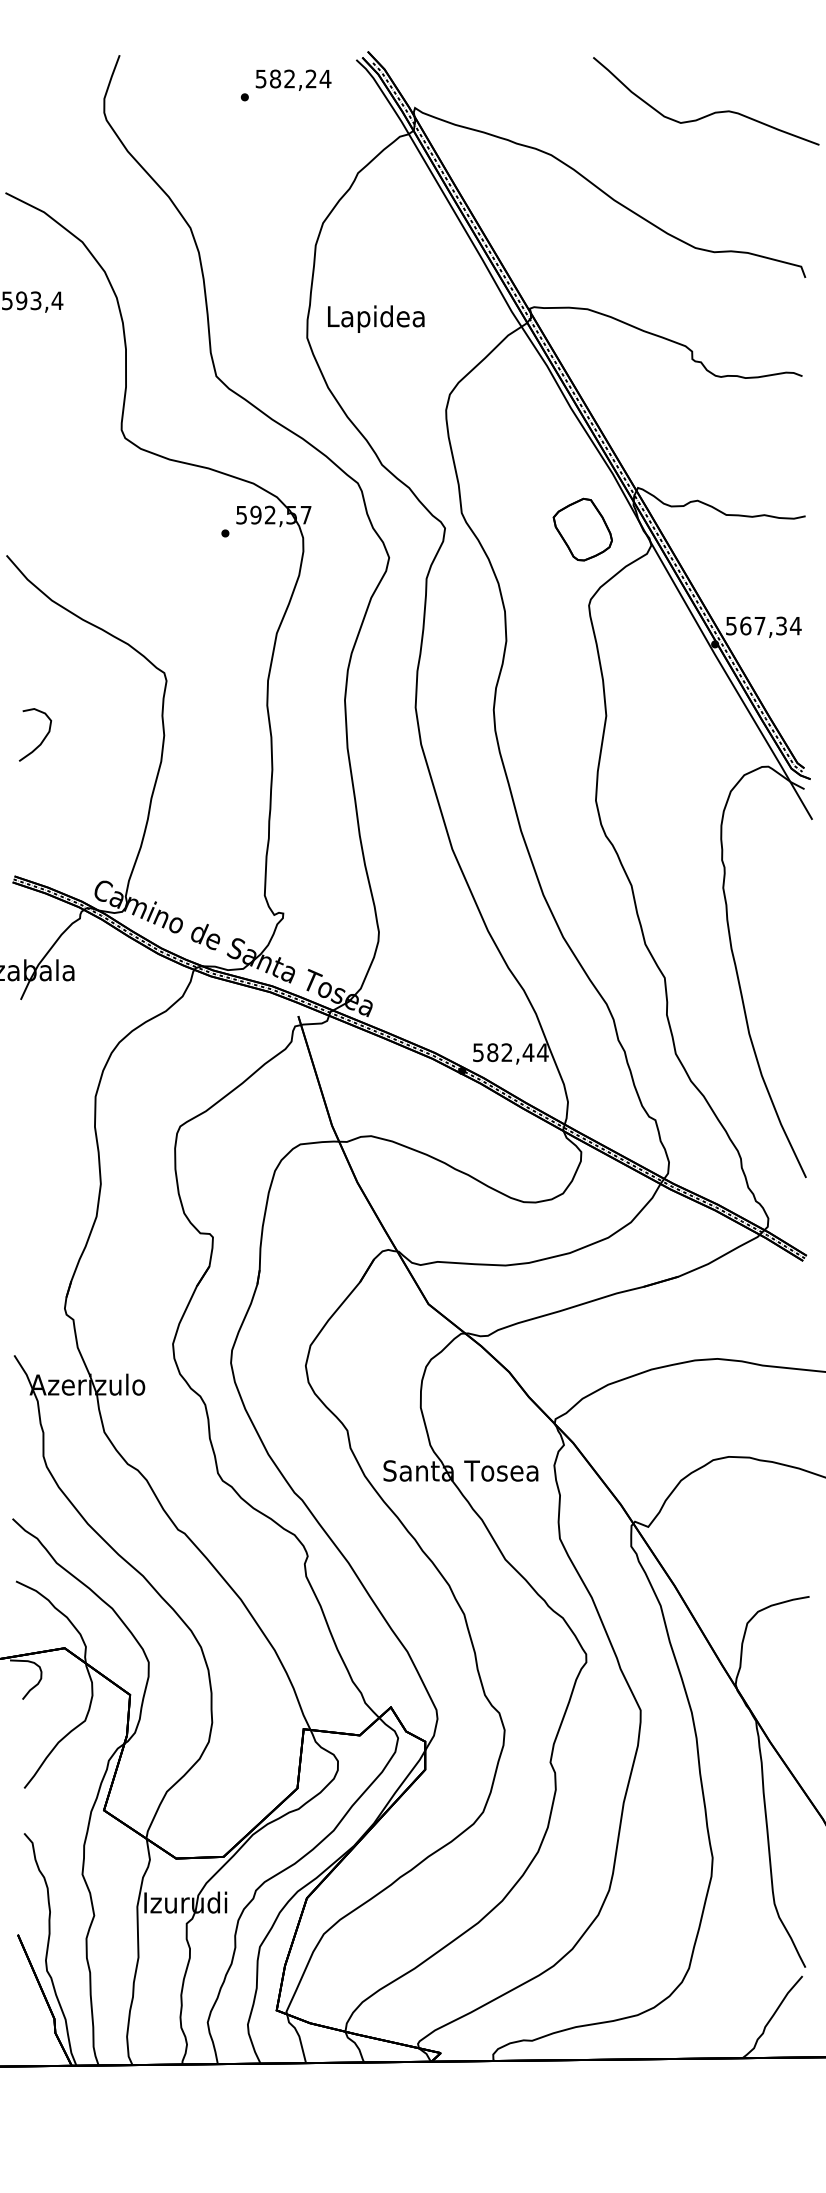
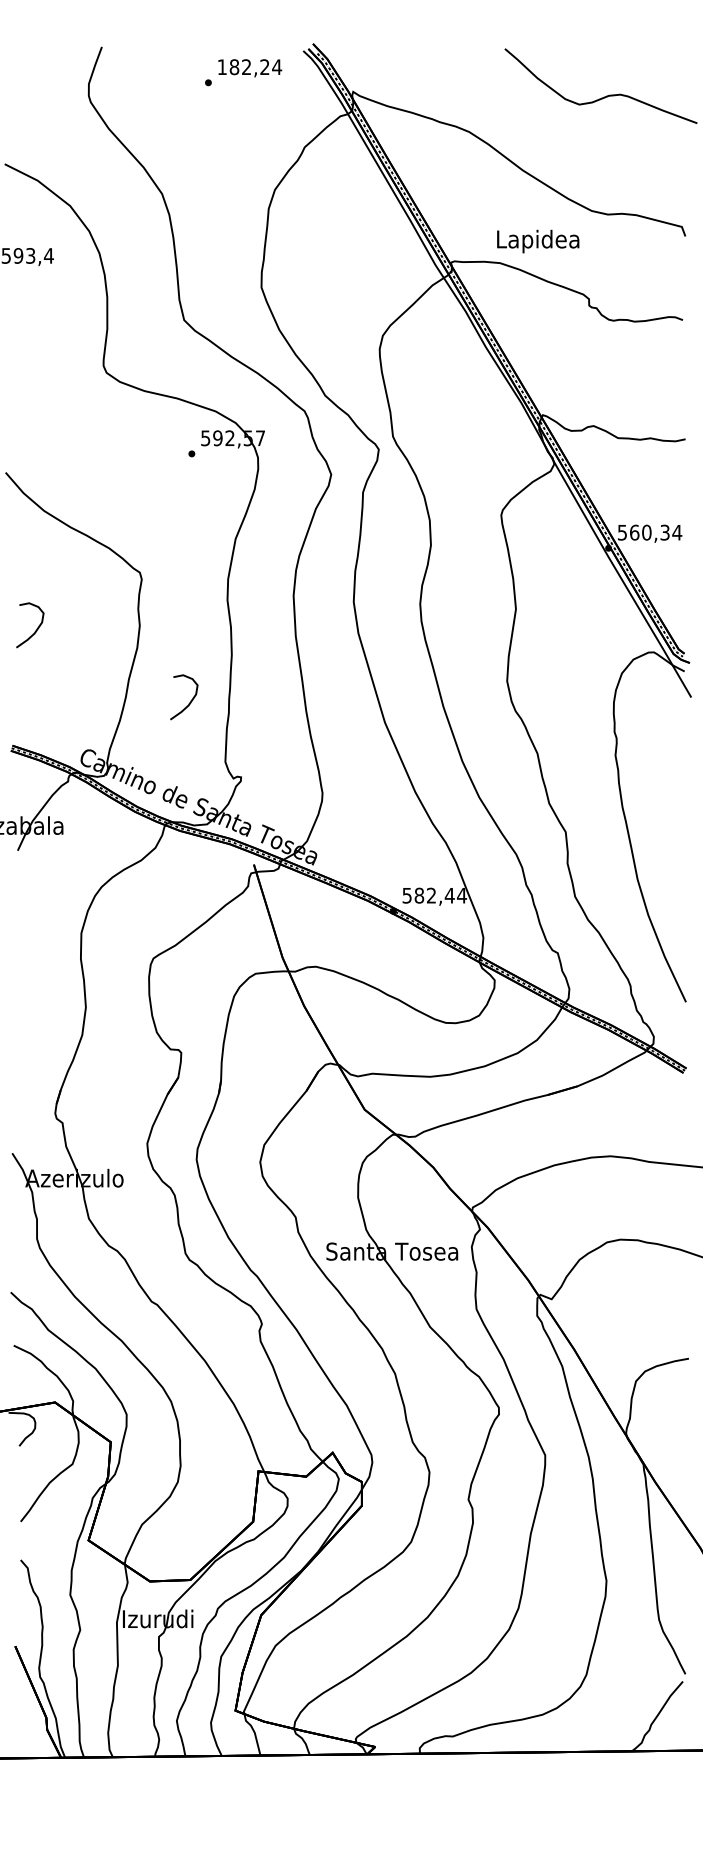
text: (260, 79) -> (221, 67), 582,24 -> 182,24
text: (376, 319) -> (538, 241), moved
part: (582, 529) -> (495, 450), removed
text: (759, 625) -> (646, 532), 567,34 -> 560,34
curve: (223, 823) -> (190, 700), added

